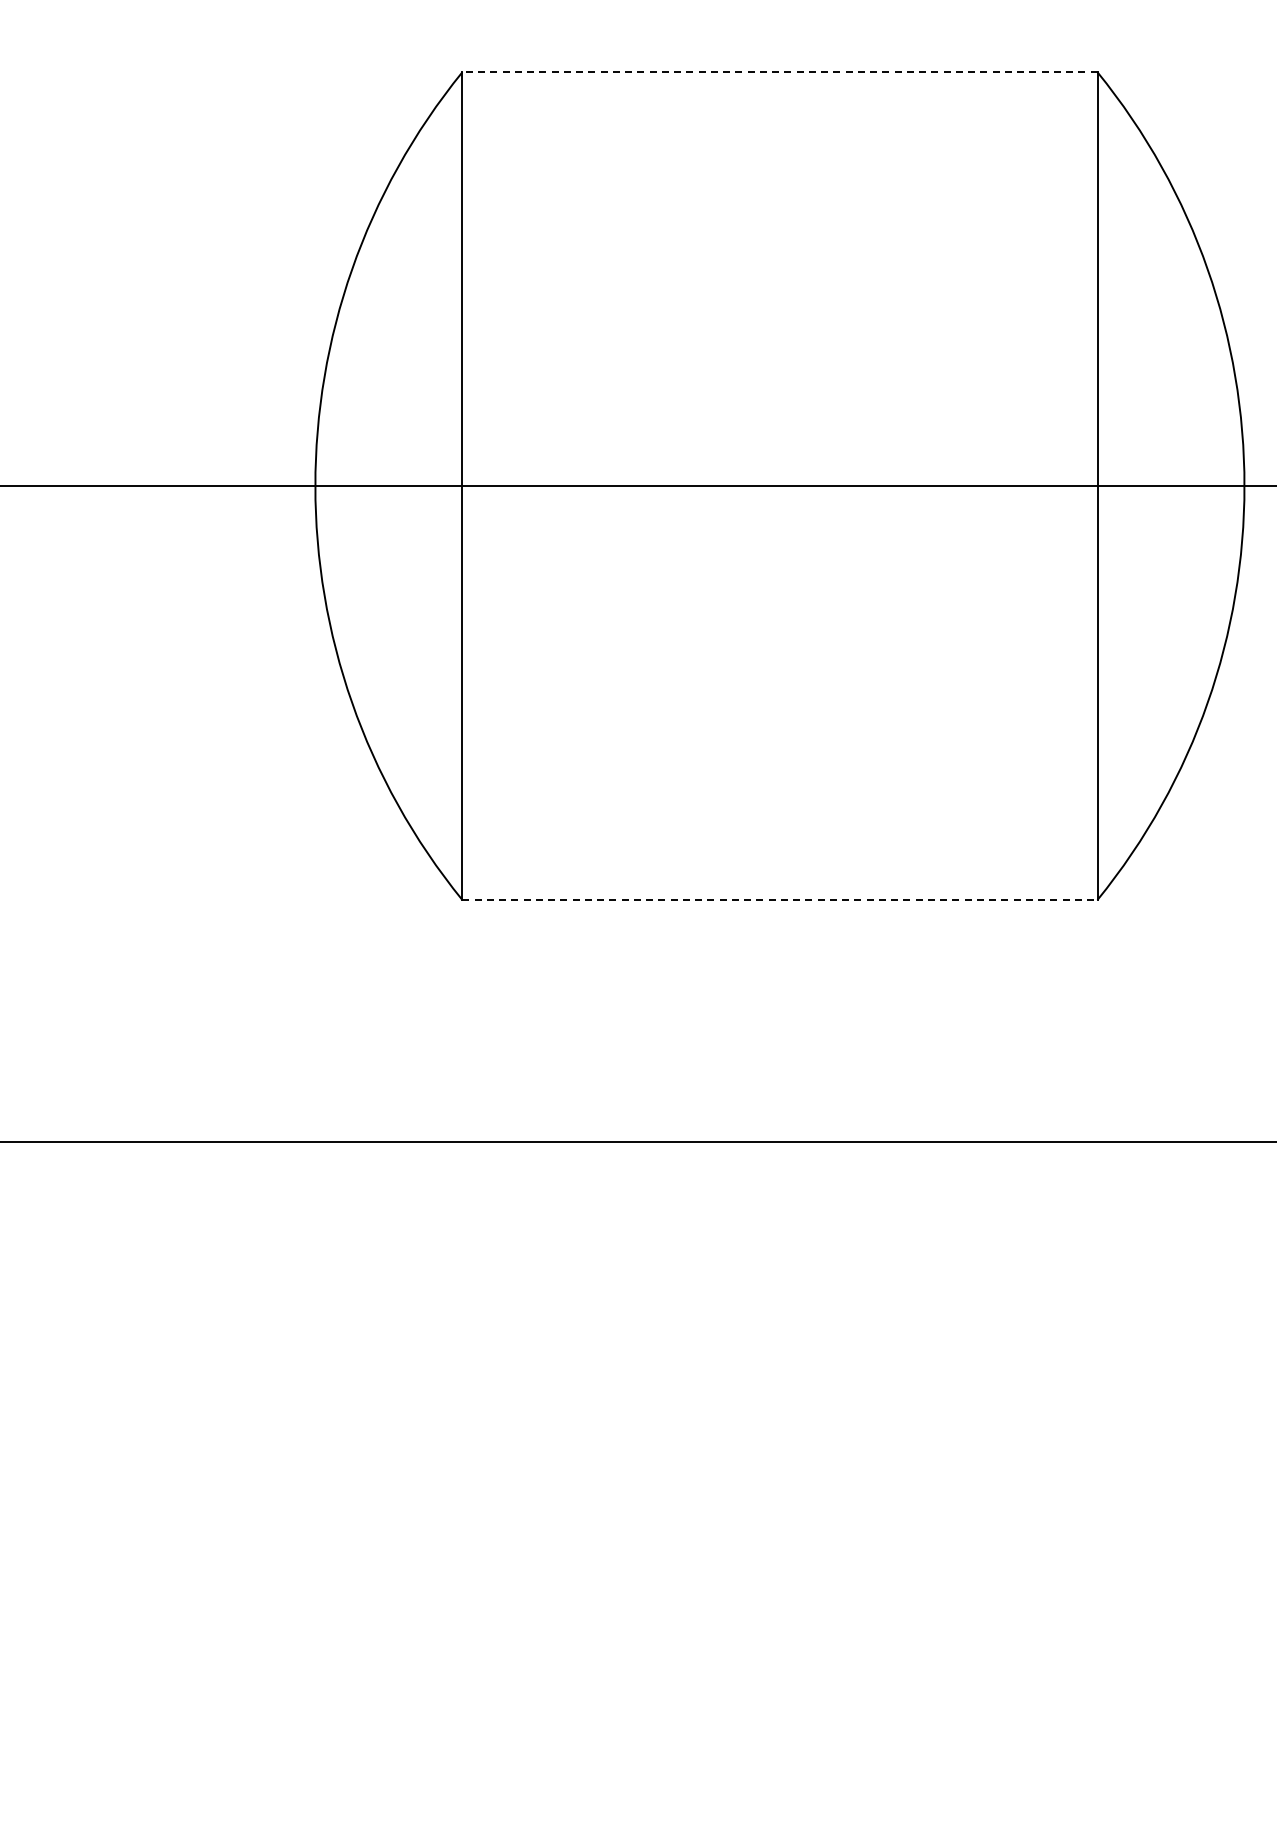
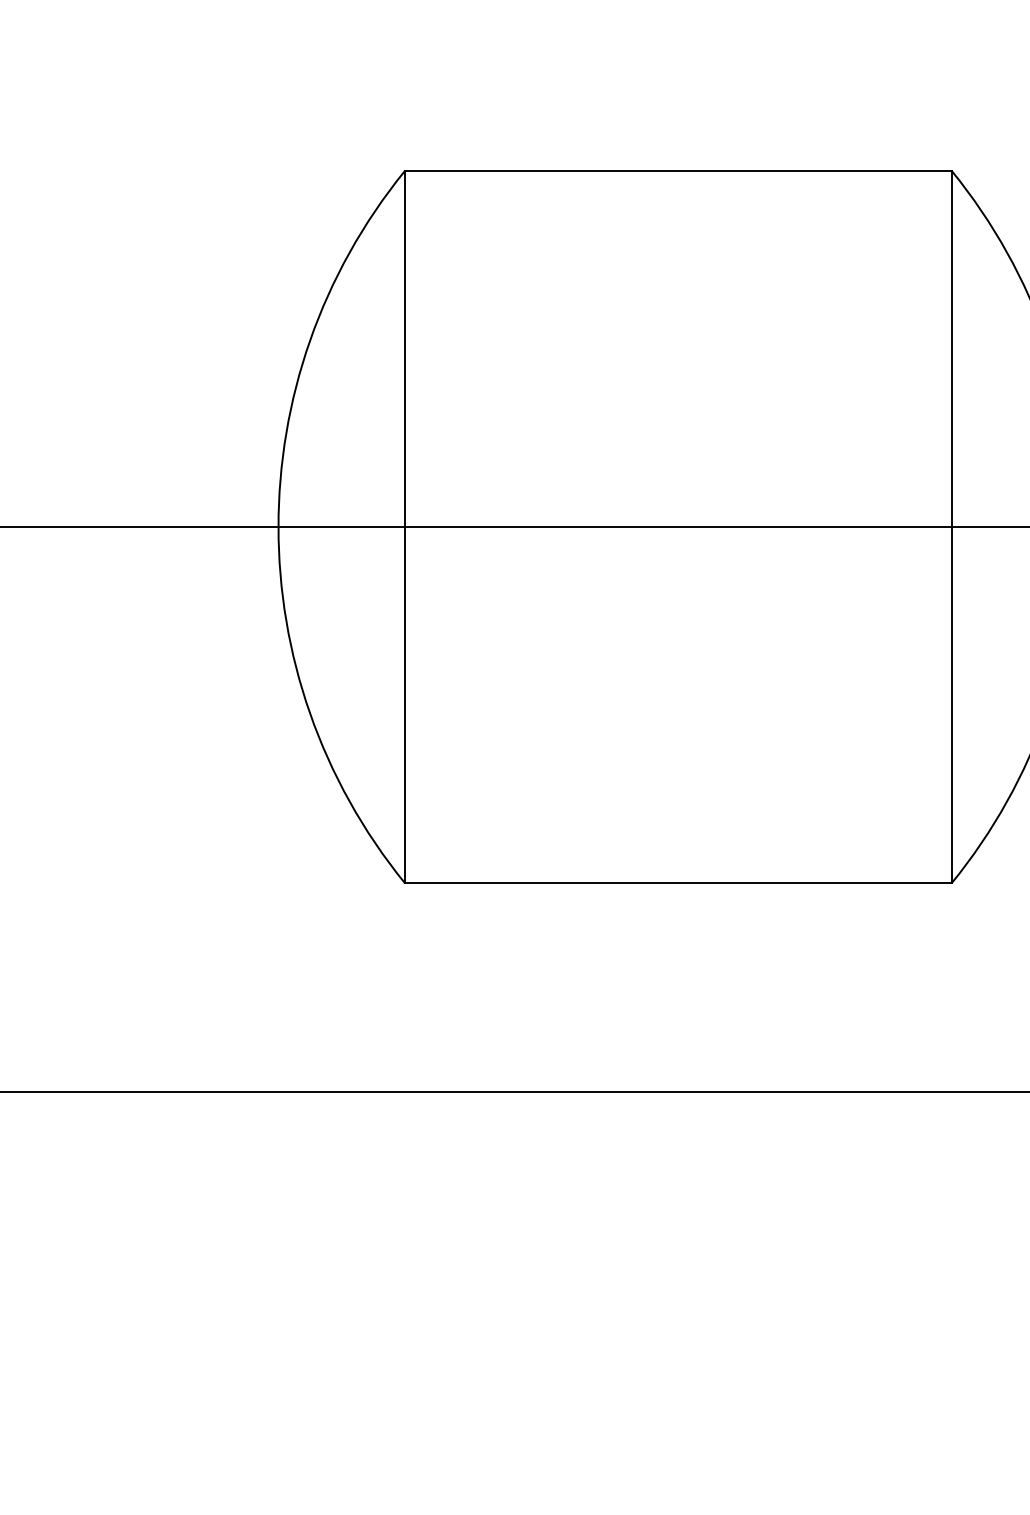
line: (779, 72) -> (677, 171), dashed -> solid
line: (779, 899) -> (677, 882), dashed -> solid

